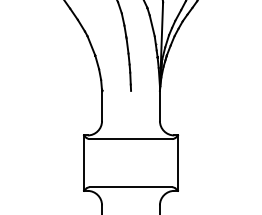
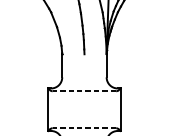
line: (130, 139) -> (84, 91), solid -> dashed
line: (130, 187) -> (84, 128), solid -> dashed

